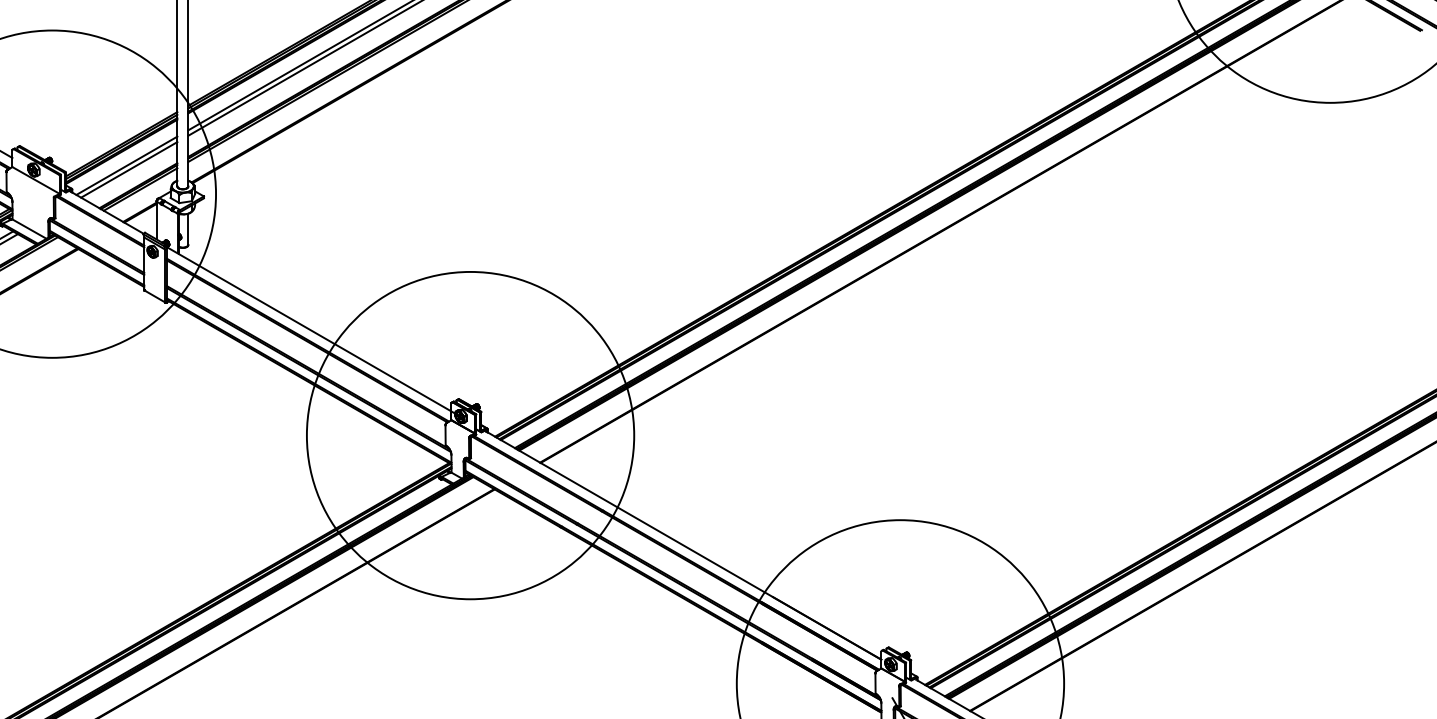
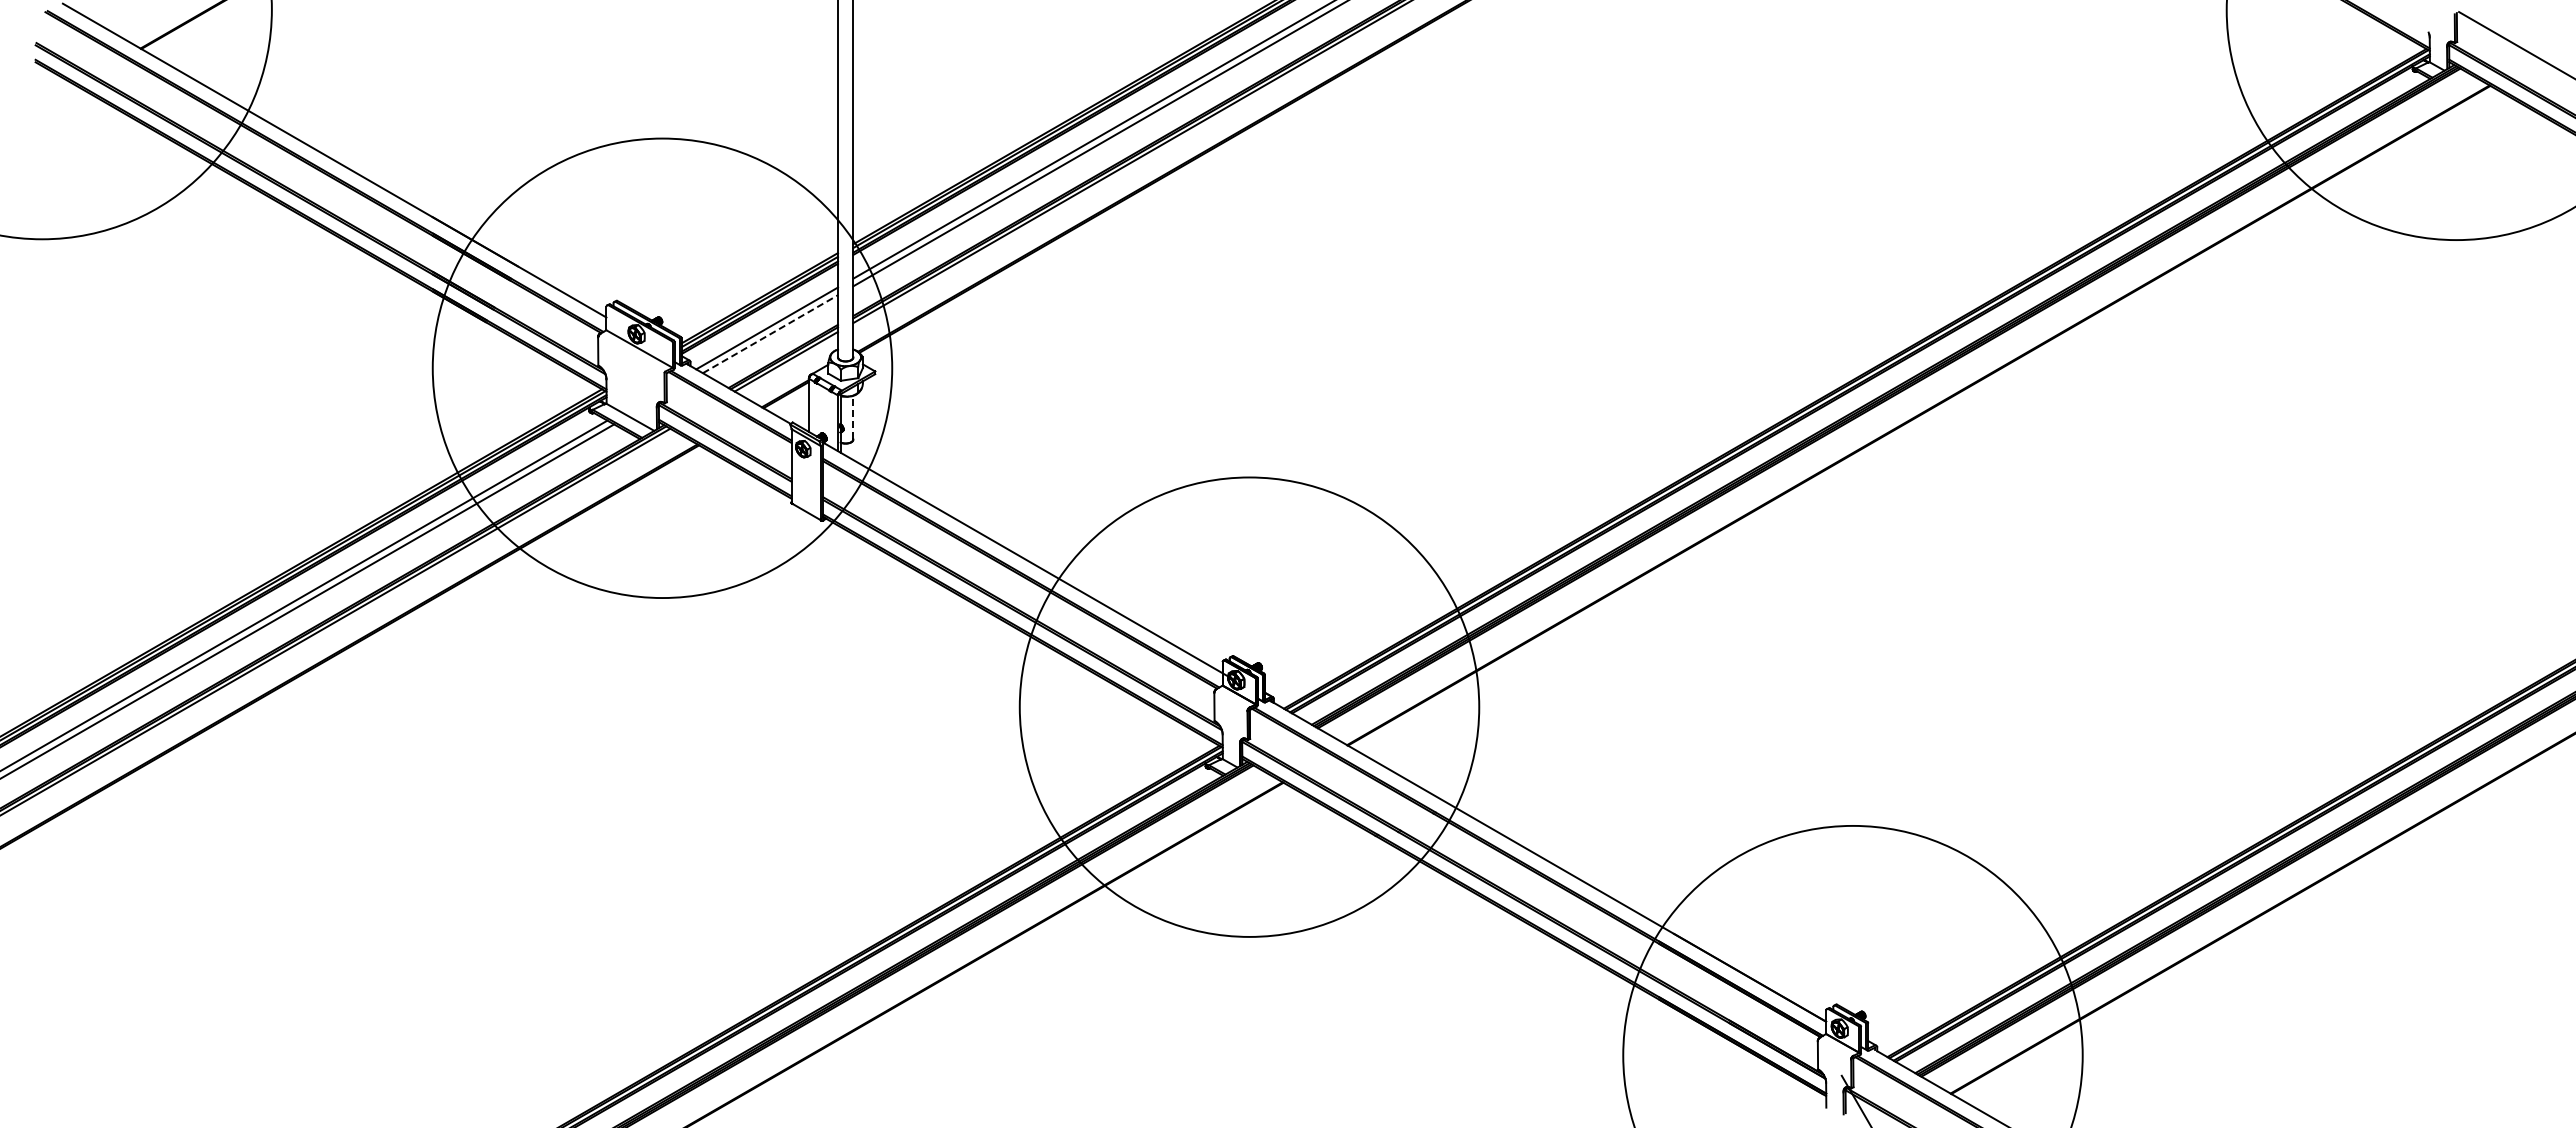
line: (129, 169) -> (770, 333), solid -> dashed
line: (188, 229) -> (853, 417), solid -> dashed

